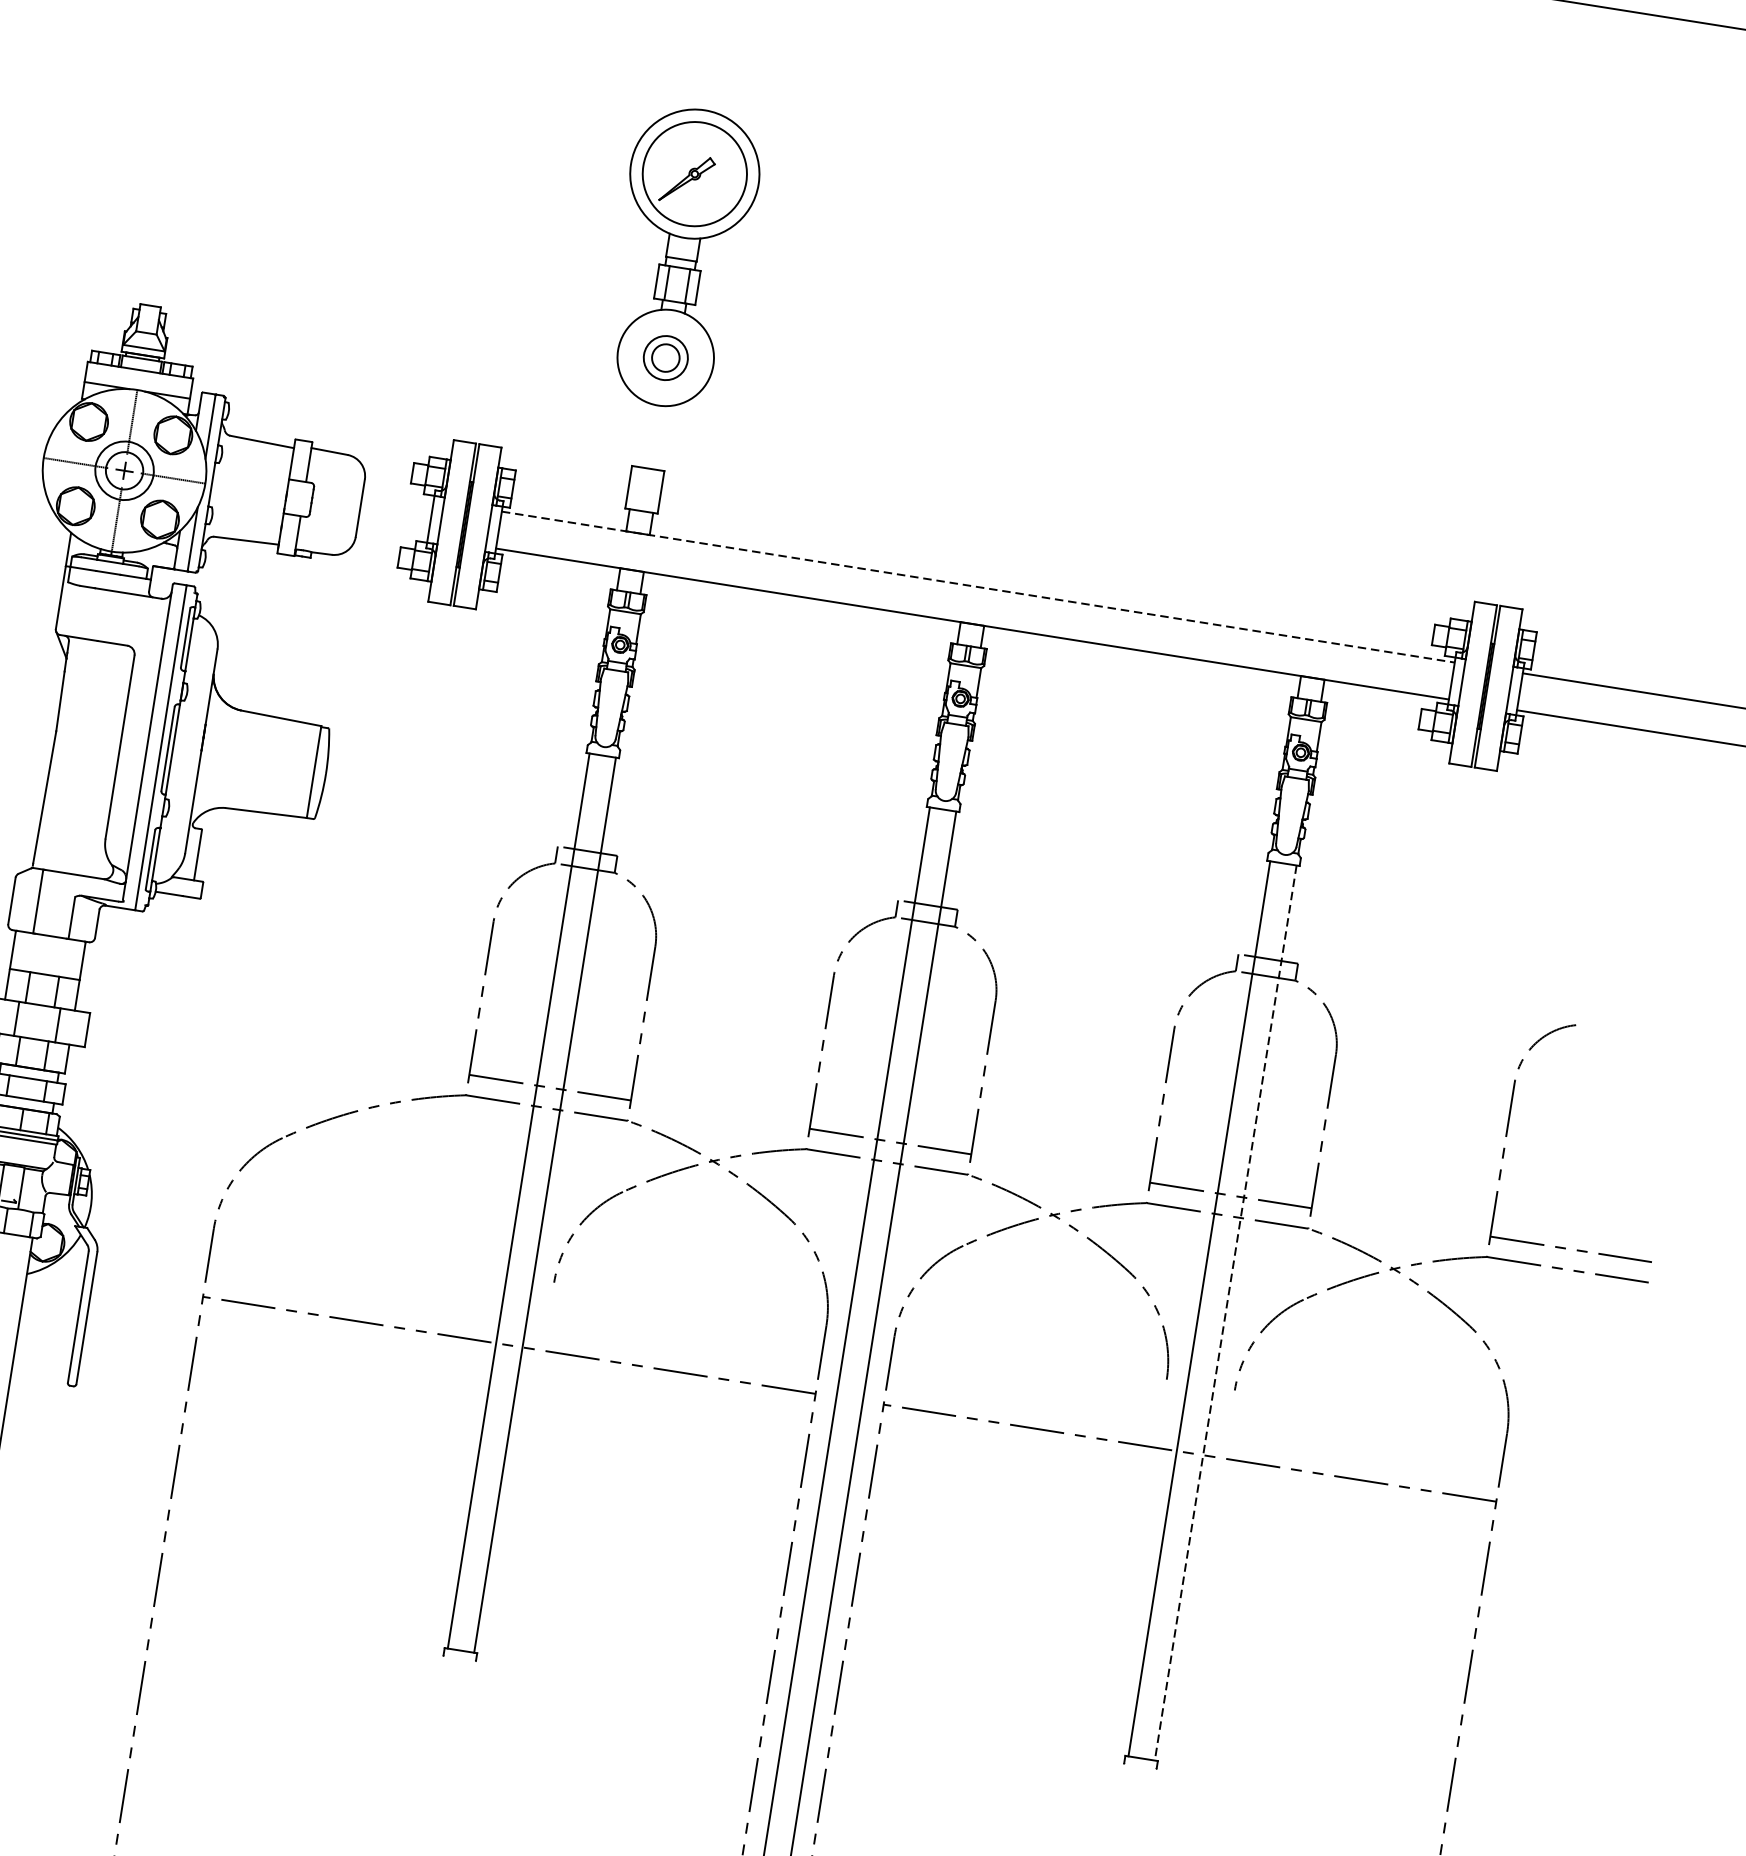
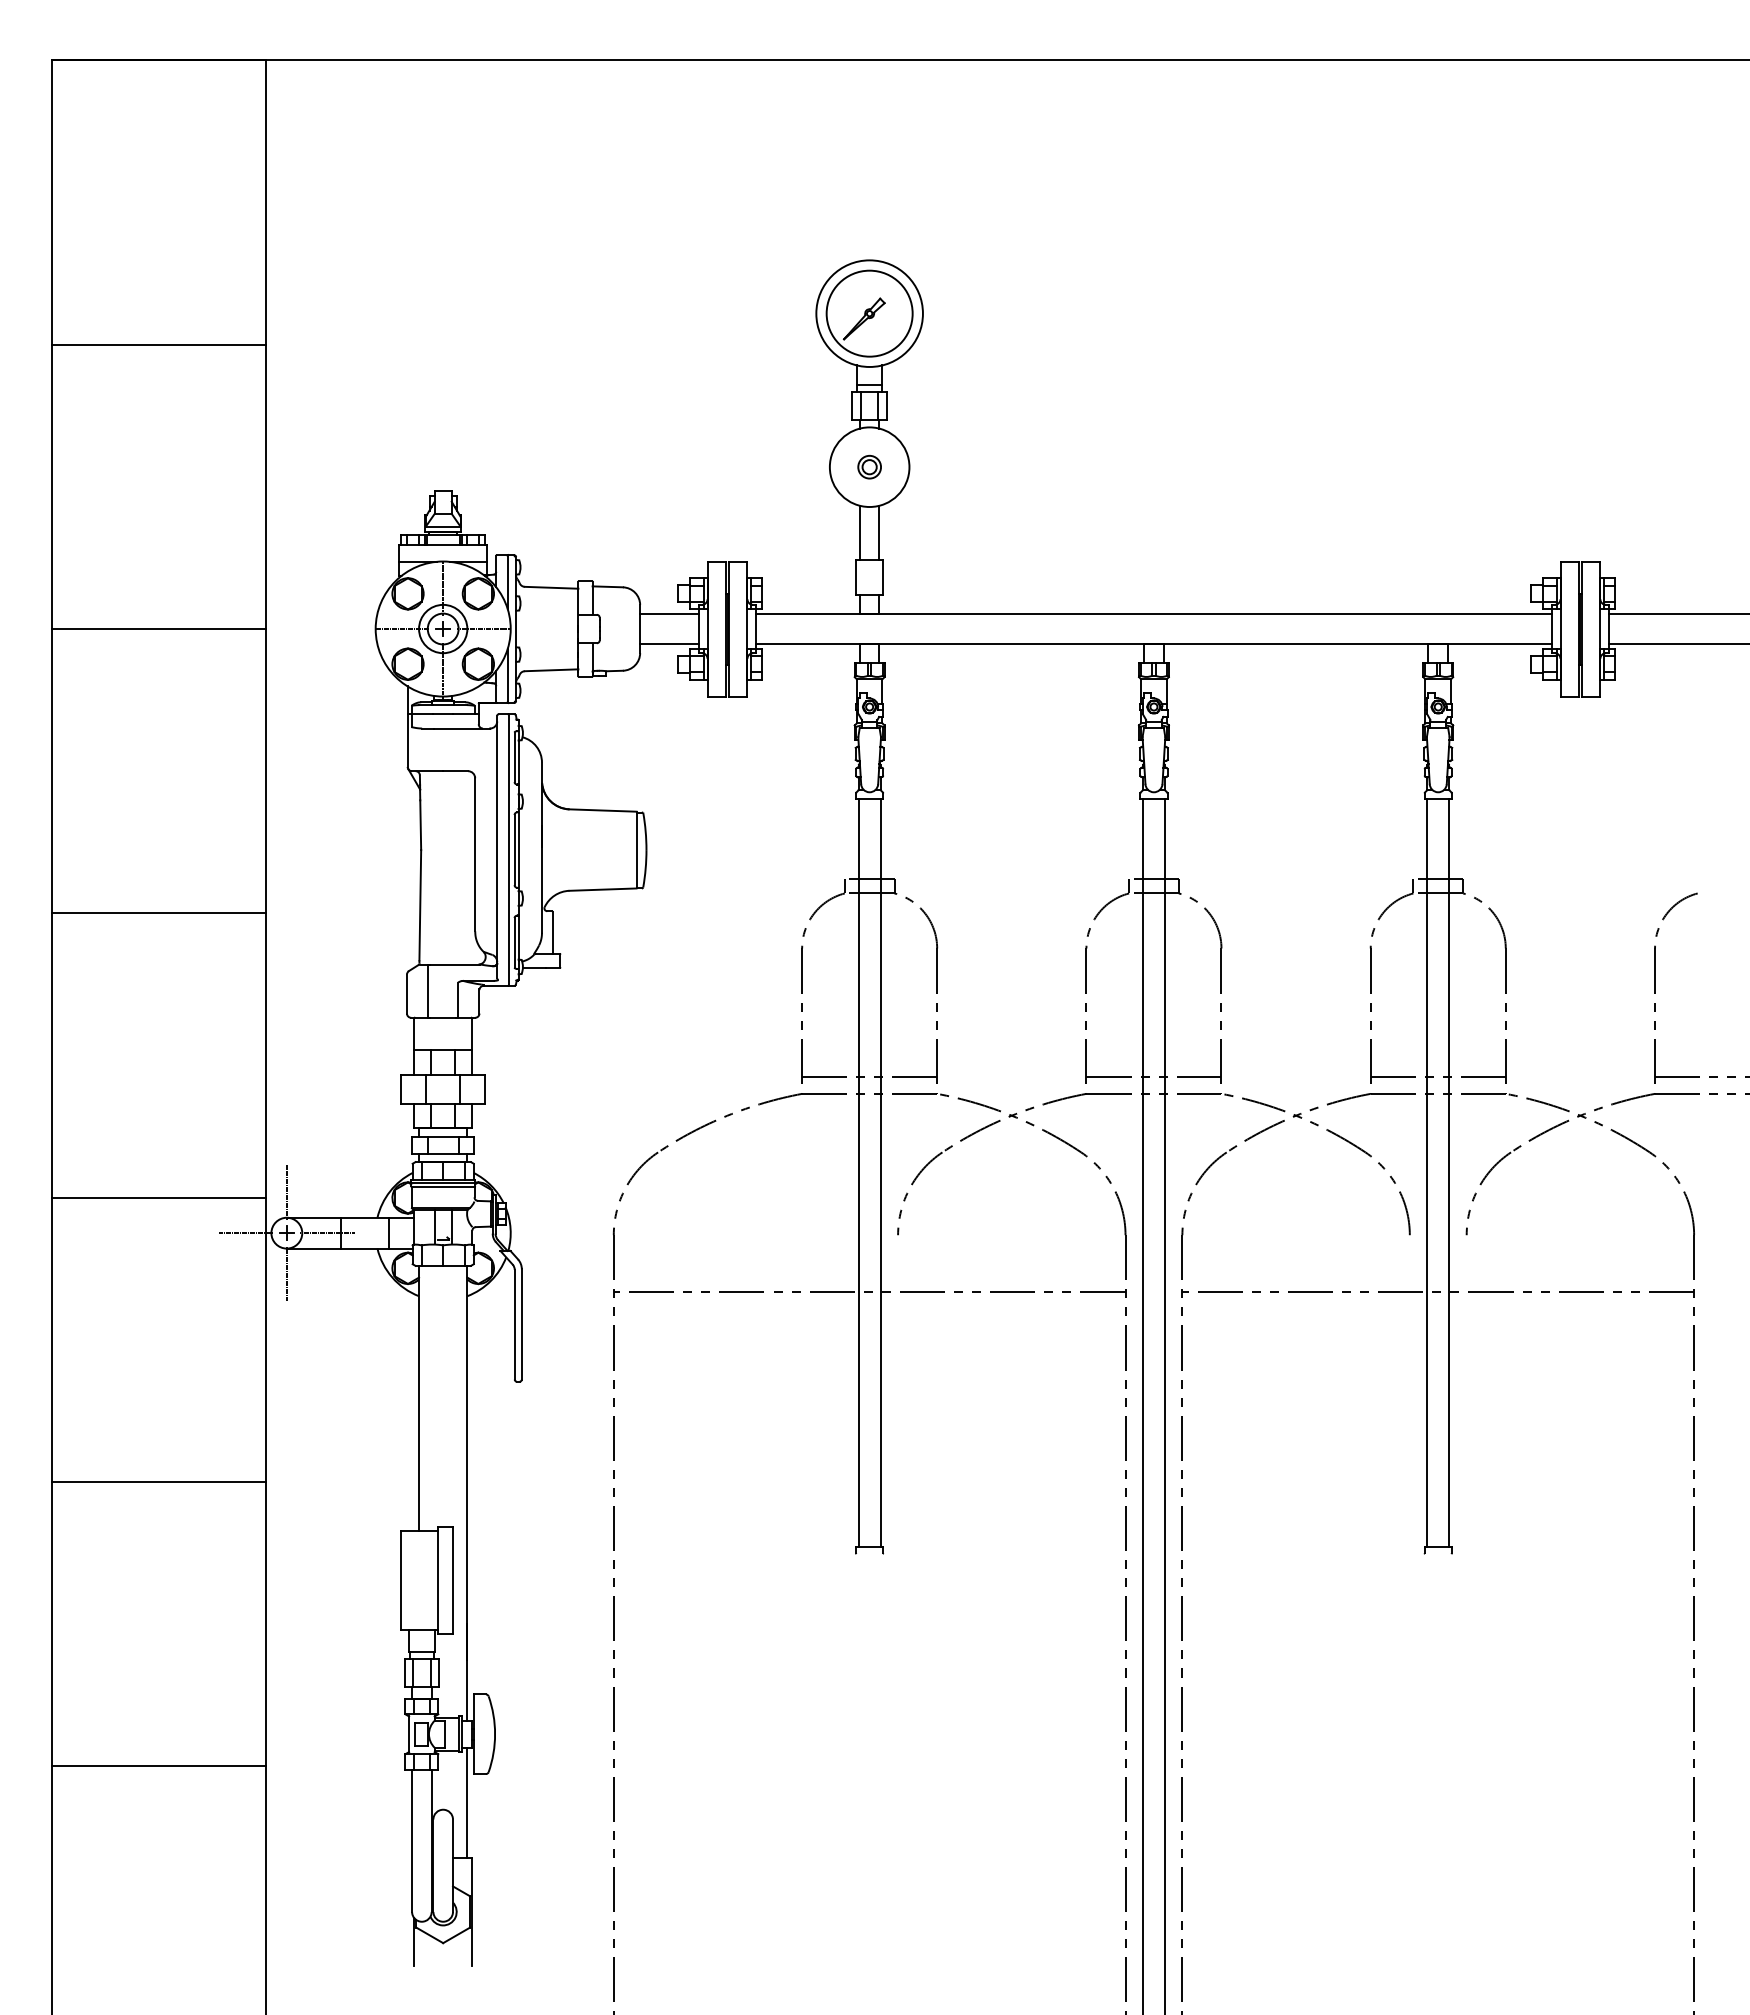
part: (665, 357) -> (869, 466), size x0.62
line: (641, 434) -> (859, 532), added
line: (665, 437) -> (879, 532), added
line: (398, 495) -> (669, 613), added
line: (392, 532) -> (669, 644), added
line: (978, 587) -> (1154, 613), dashed -> solid
line: (1225, 1313) -> (1449, 1173), dashed -> solid

